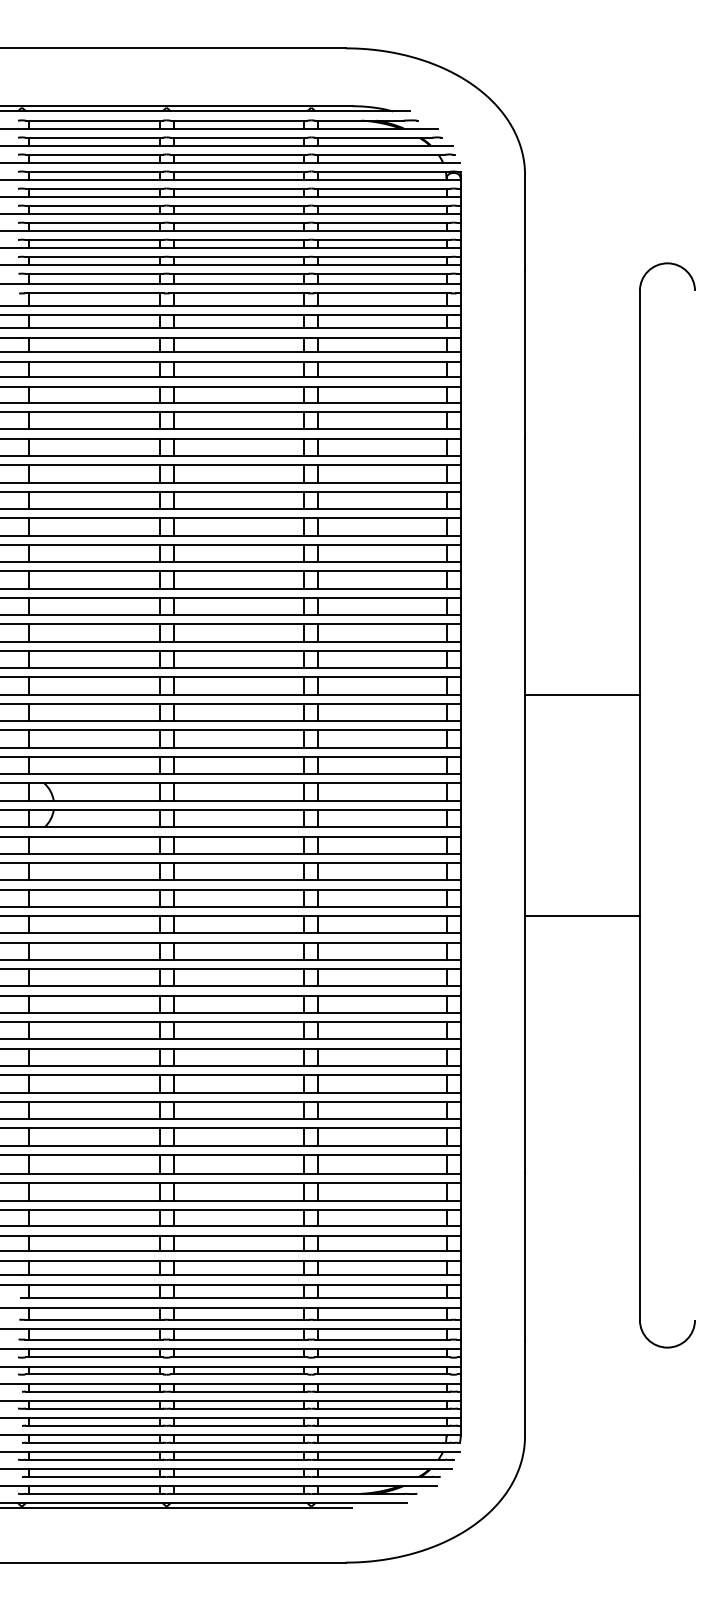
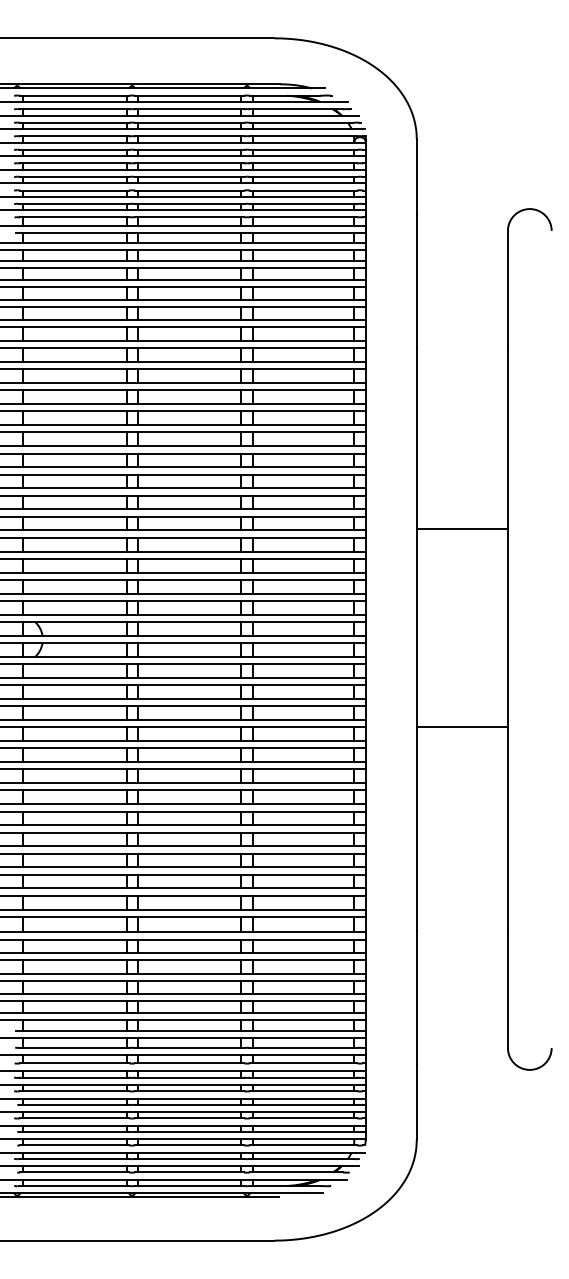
line: (581, 694) -> (461, 528), moved

